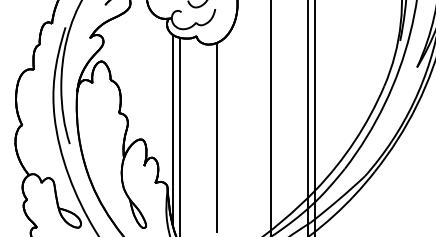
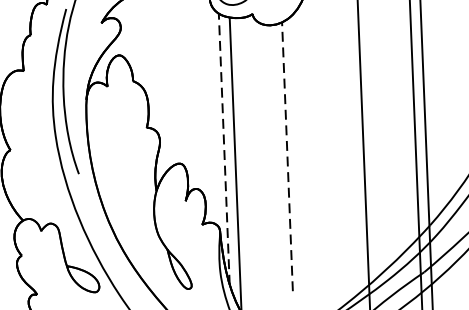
line: (172, 130) -> (223, 149), solid -> dashed
line: (217, 137) -> (287, 156), solid -> dashed

